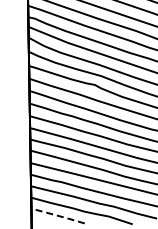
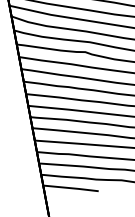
line: (58, 216) -> (71, 188), dashed -> solid

